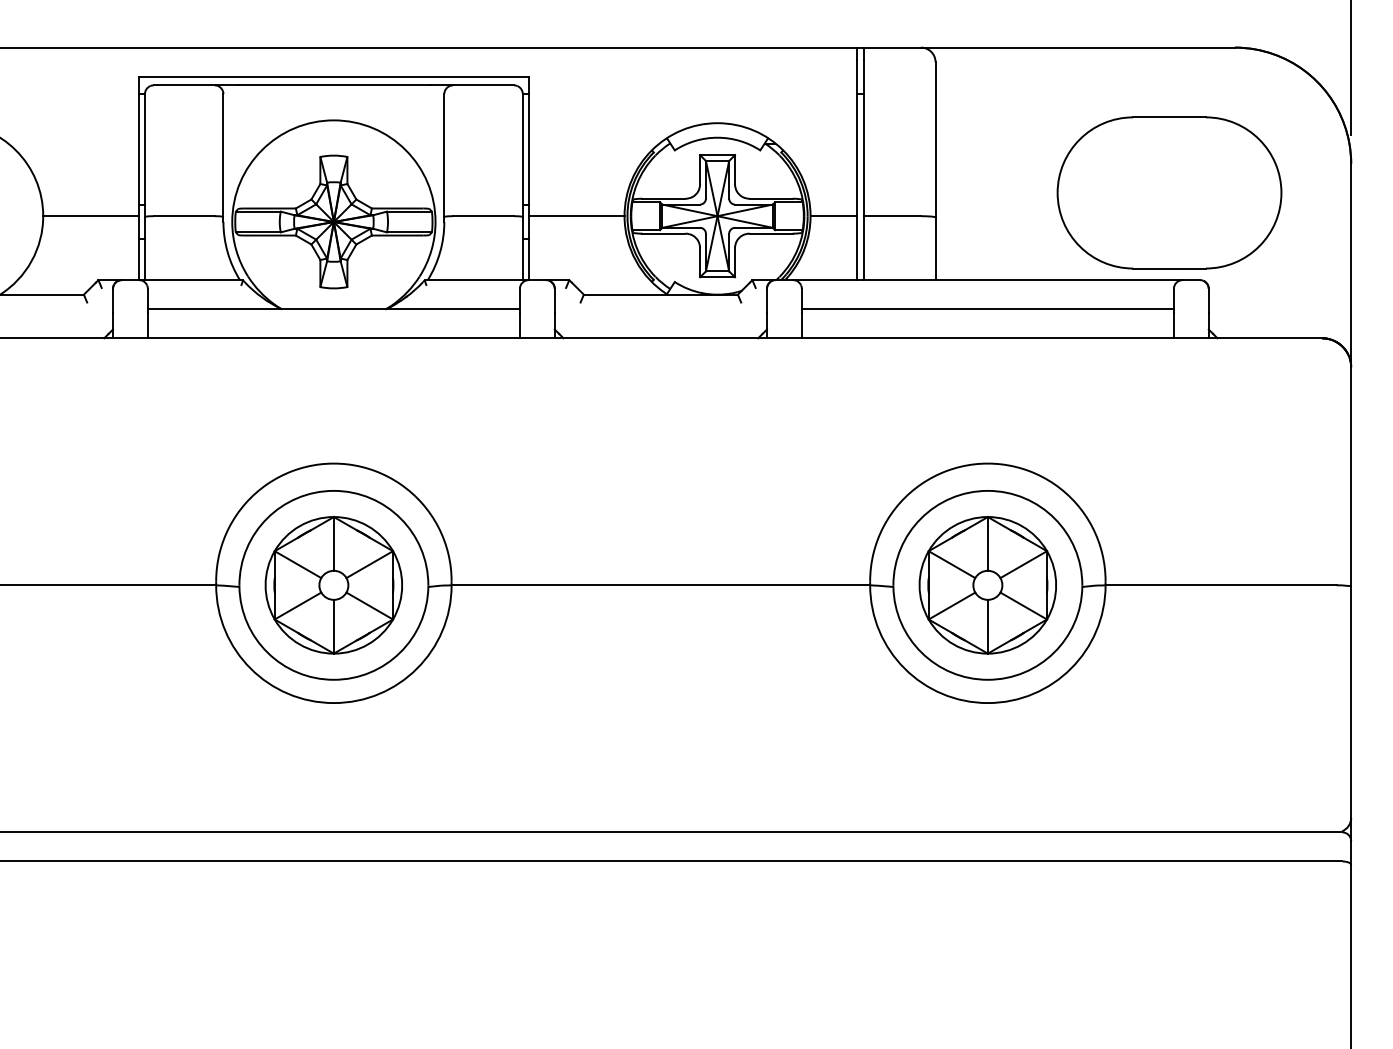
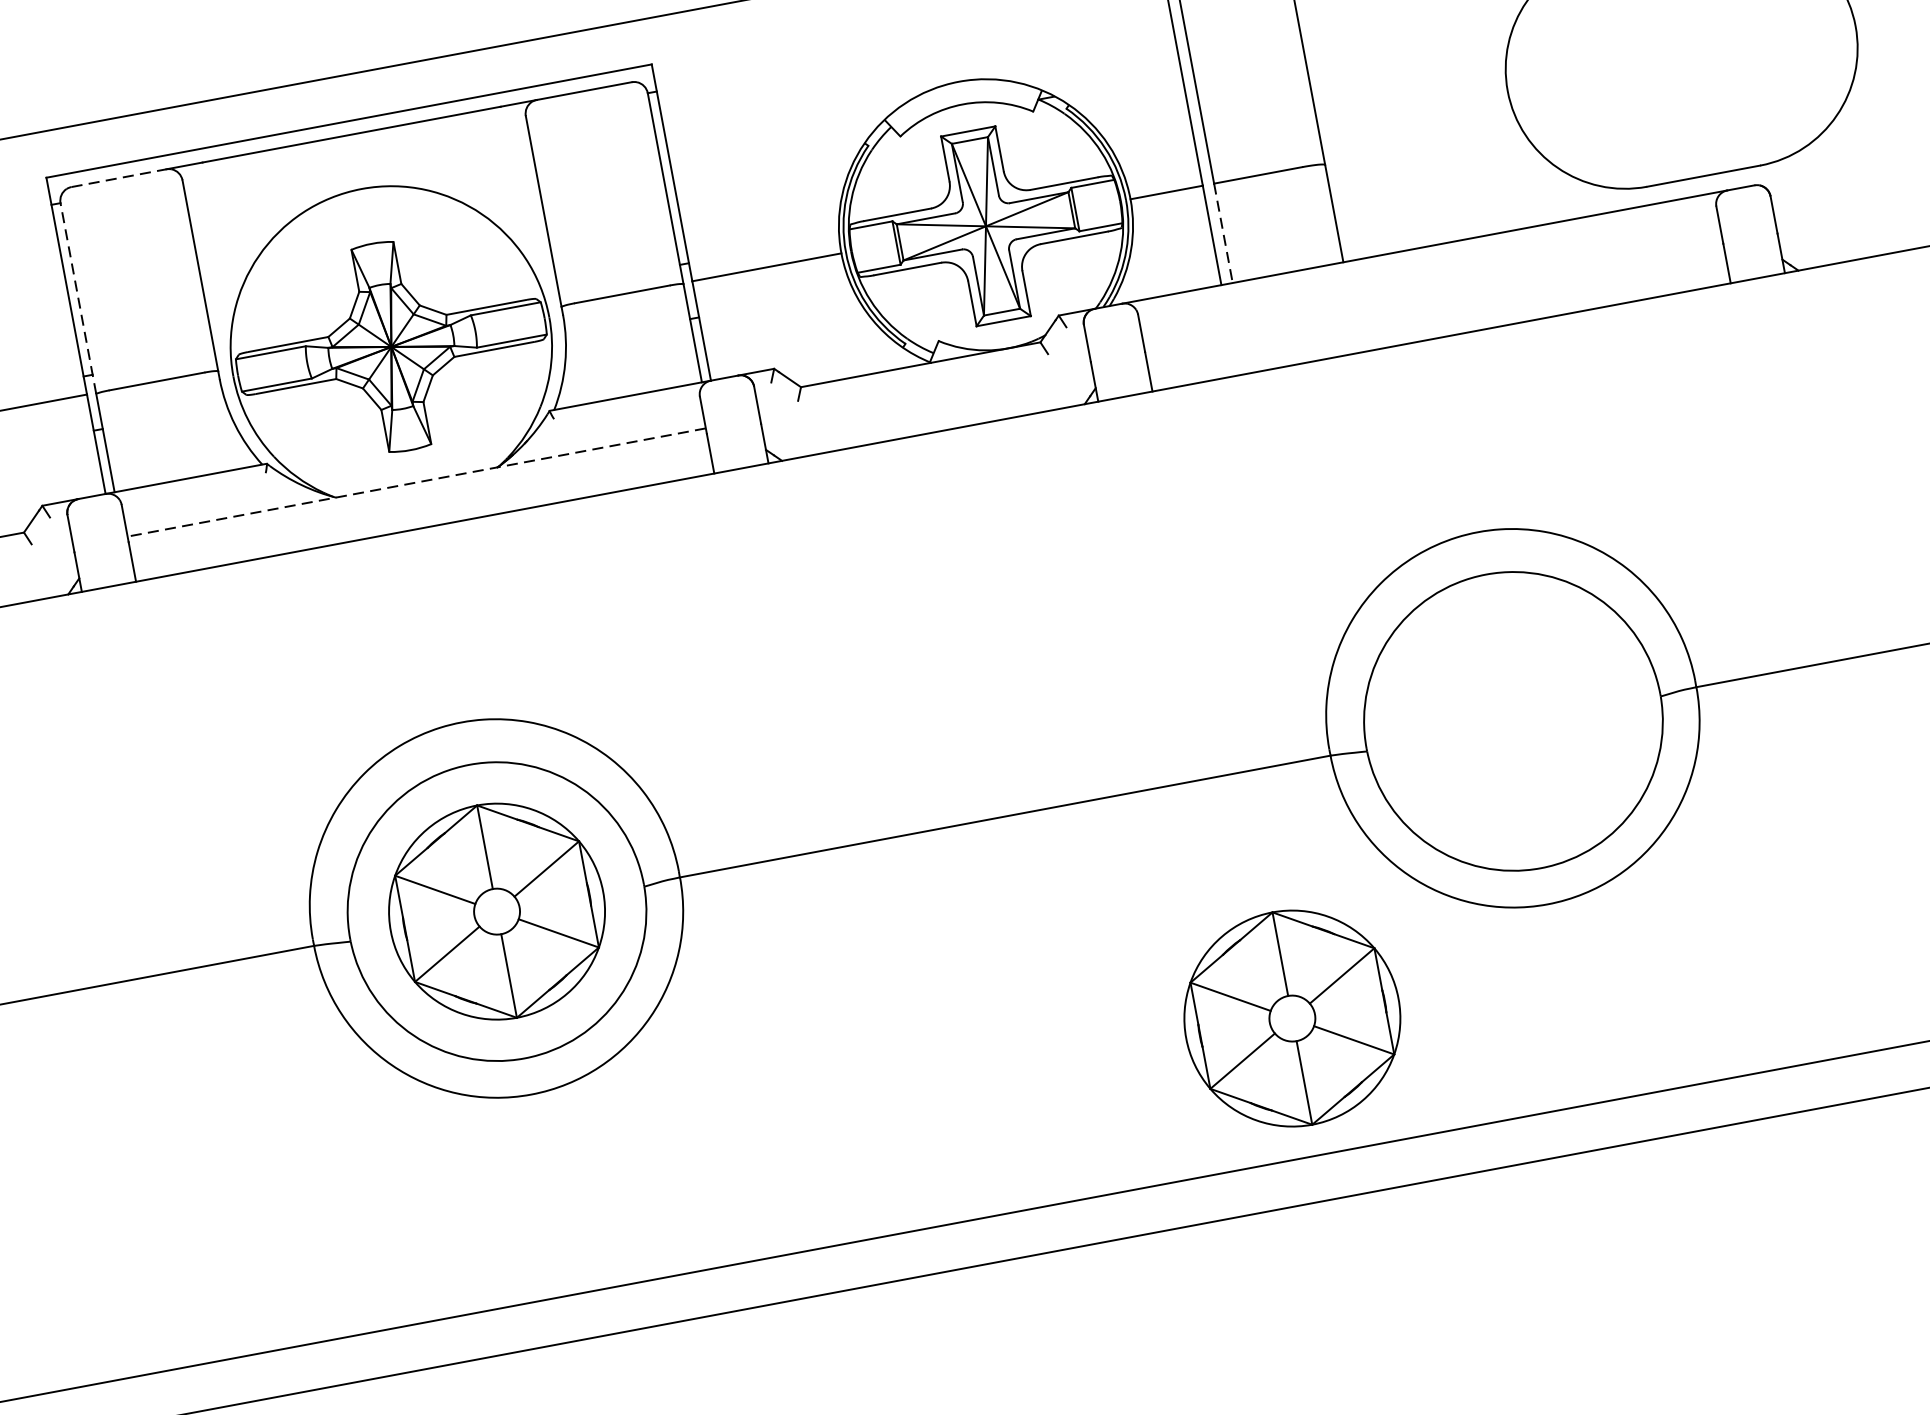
line: (184, 85) -> (119, 178), solid -> dashed
line: (144, 155) -> (77, 298), solid -> dashed
line: (864, 248) -> (1223, 233), solid -> dashed
line: (333, 309) -> (416, 483), solid -> dashed
line: (987, 309) -> (1432, 292), removed
part: (987, 585) -> (1291, 1018), moved

